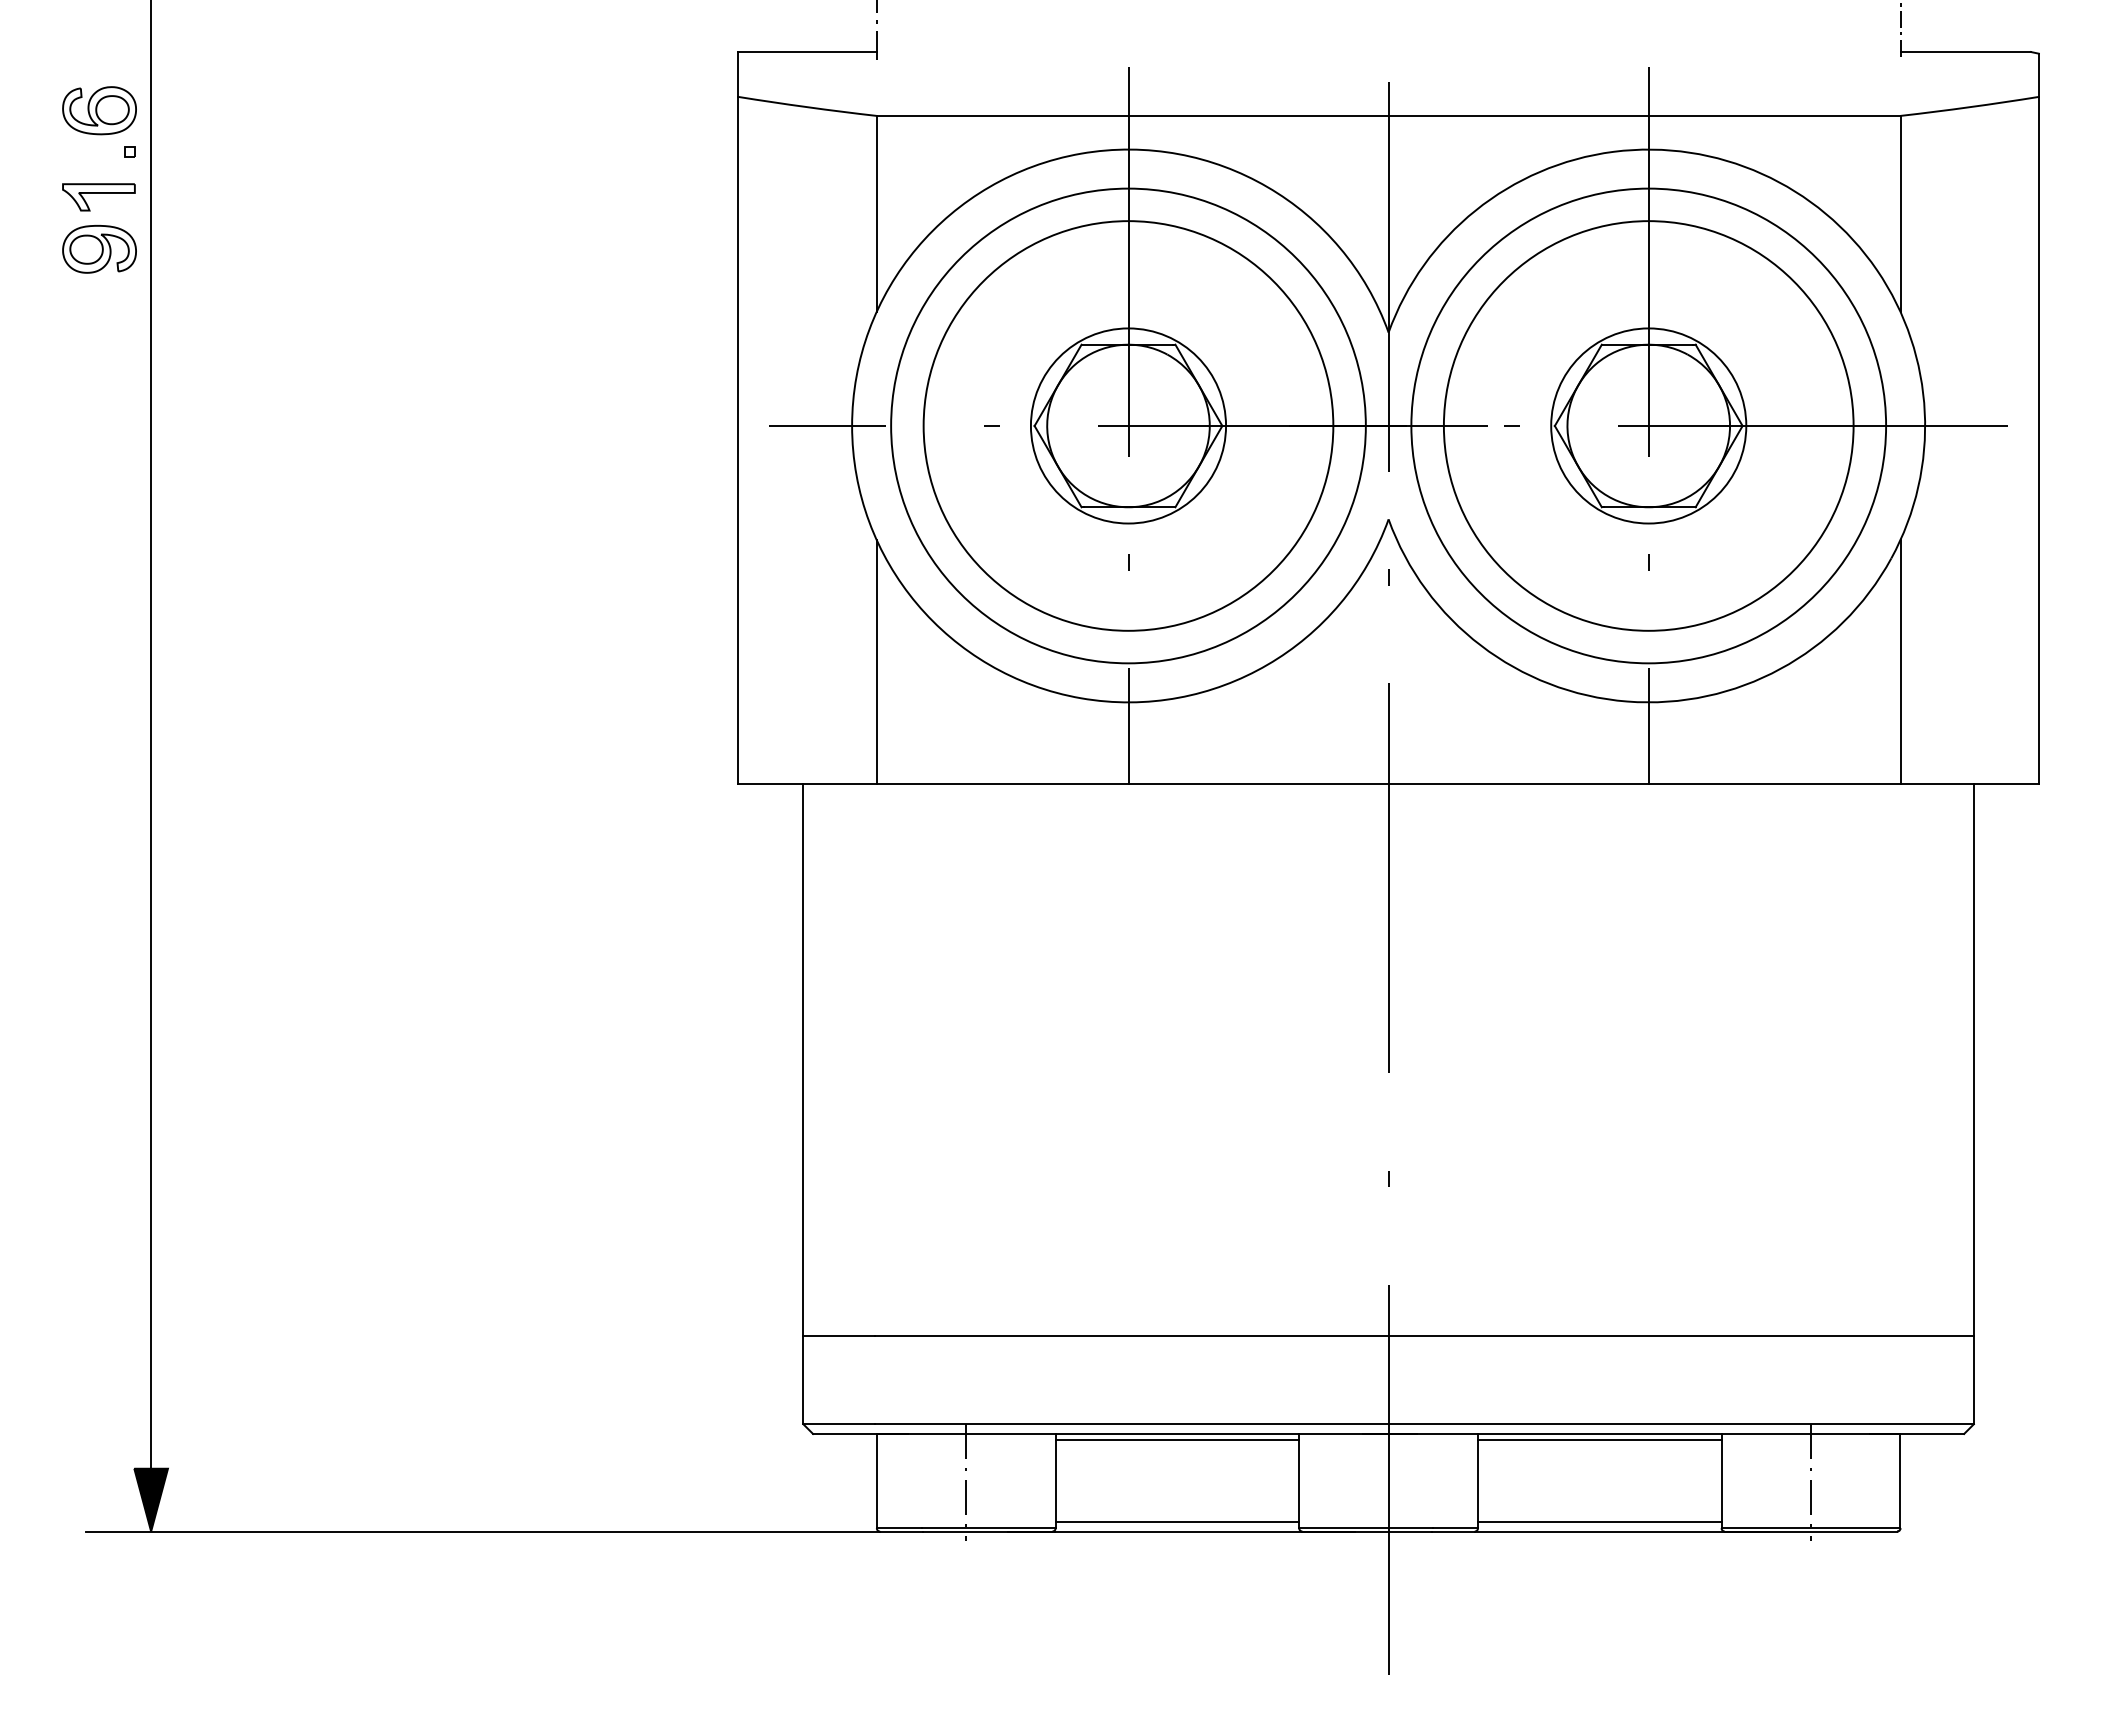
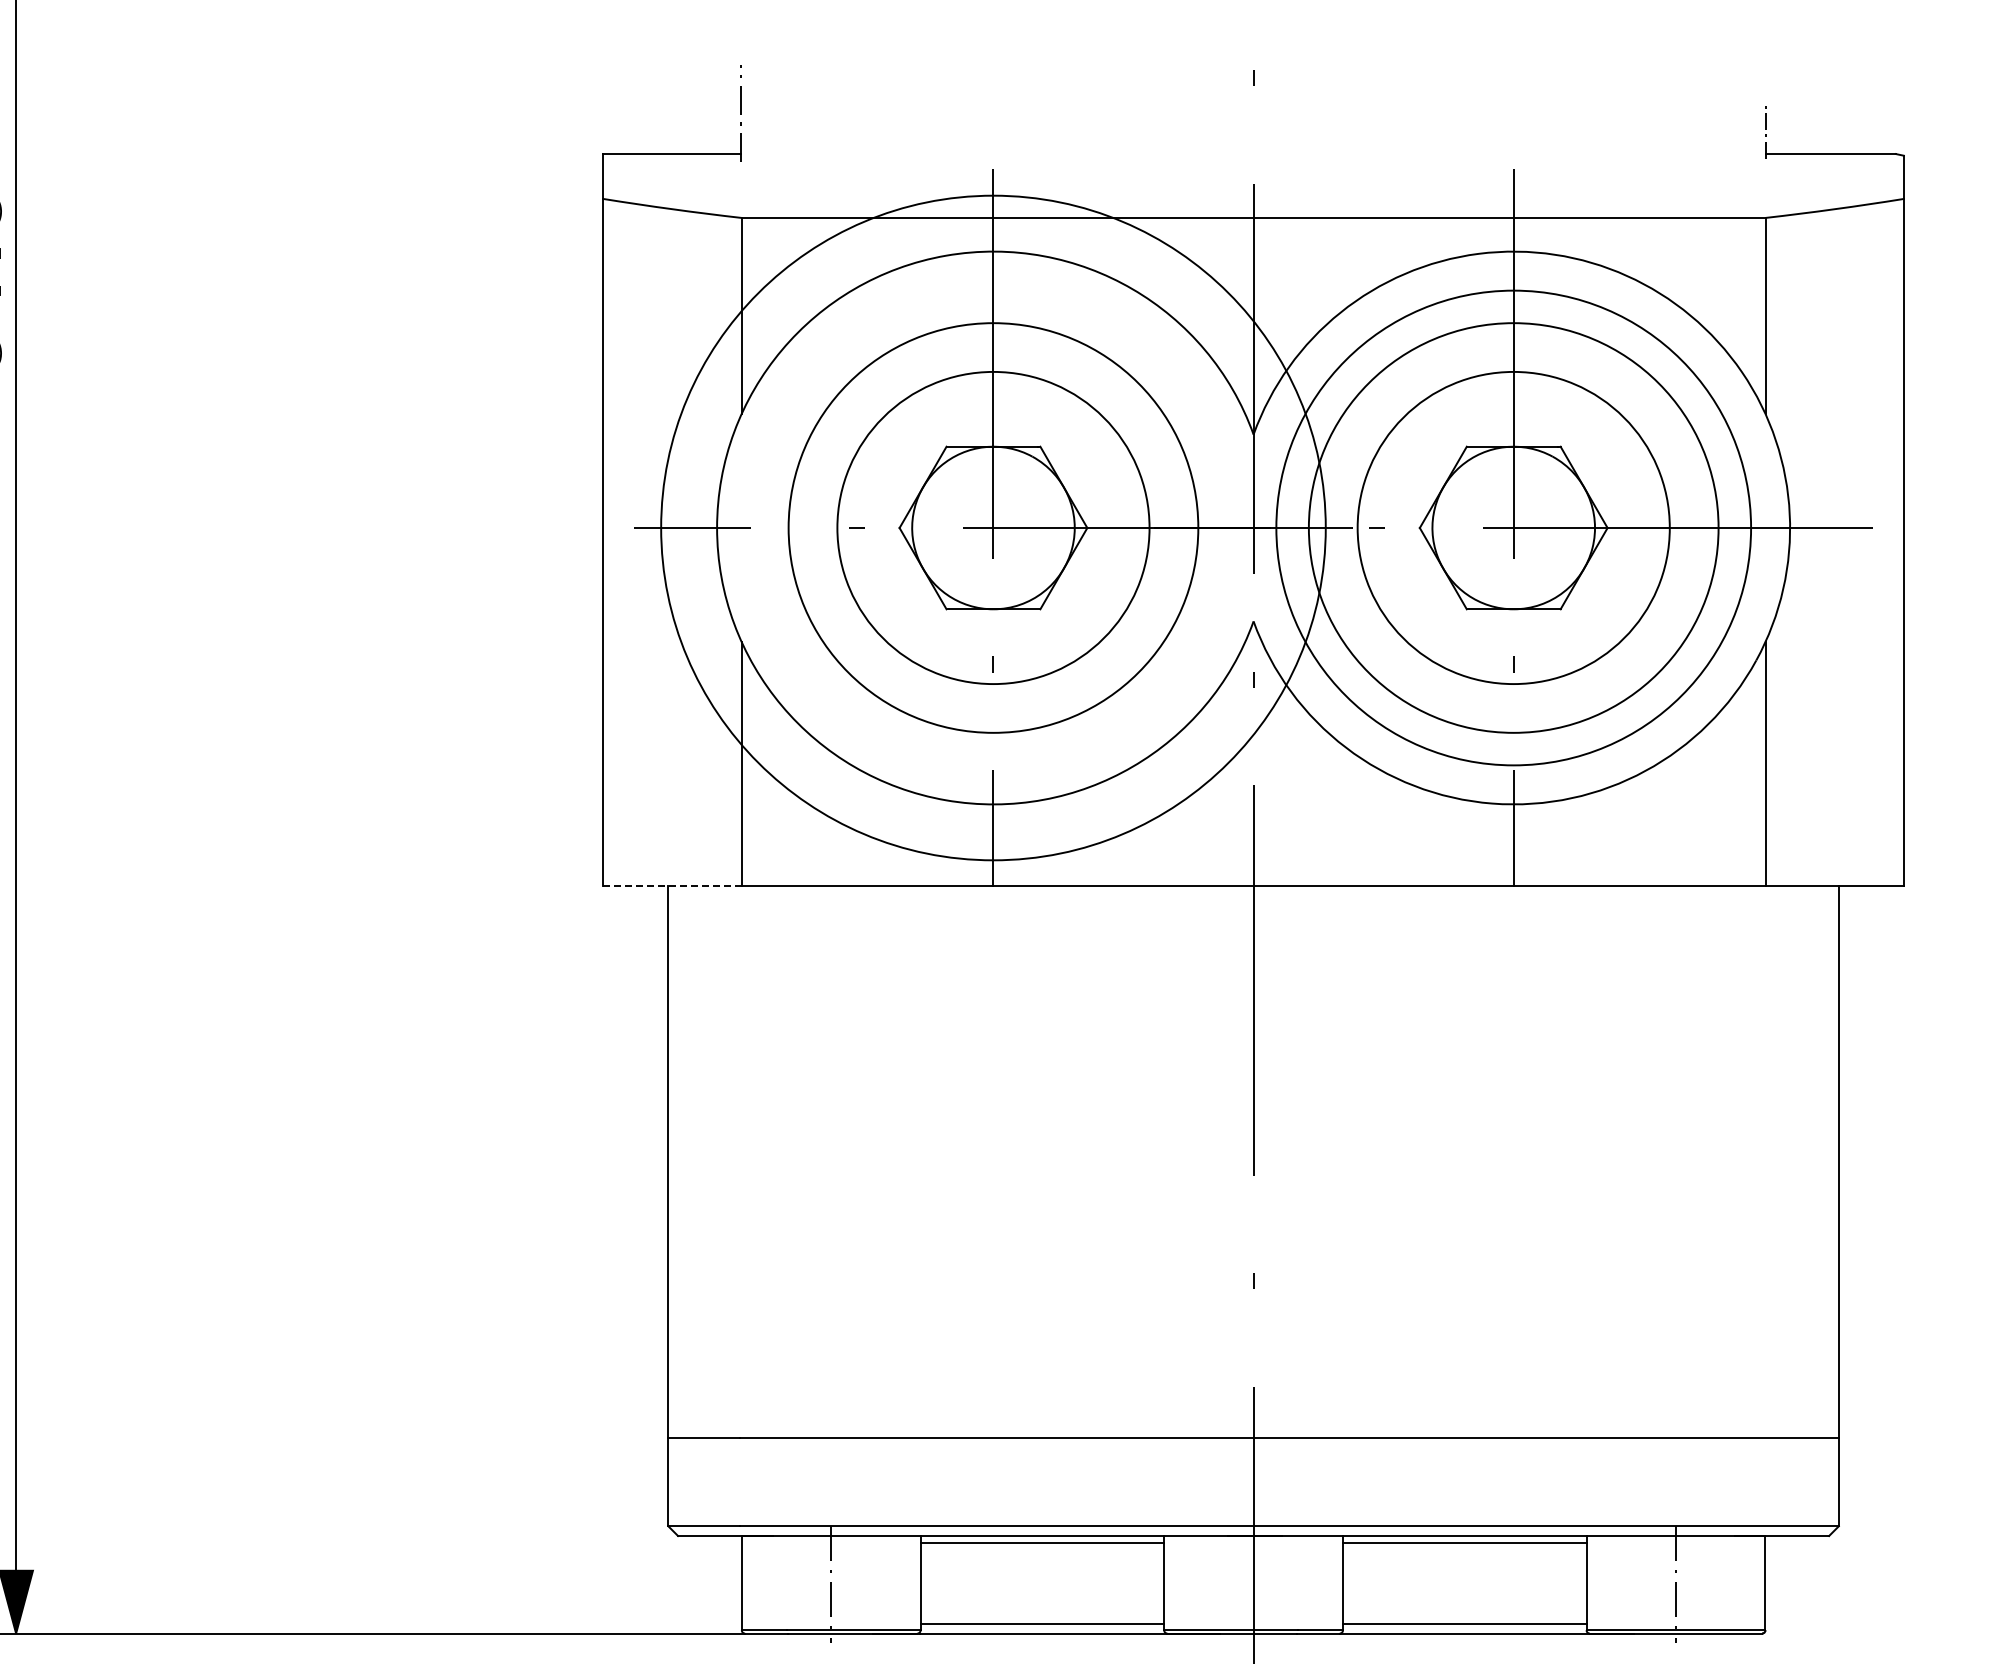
circle: (1128, 425) -> (993, 527), size x1.4
circle: (1128, 425) -> (993, 527), size x1.6
circle: (1648, 425) -> (1513, 527), size x1.6
line: (806, 783) -> (671, 885), solid -> dashed

